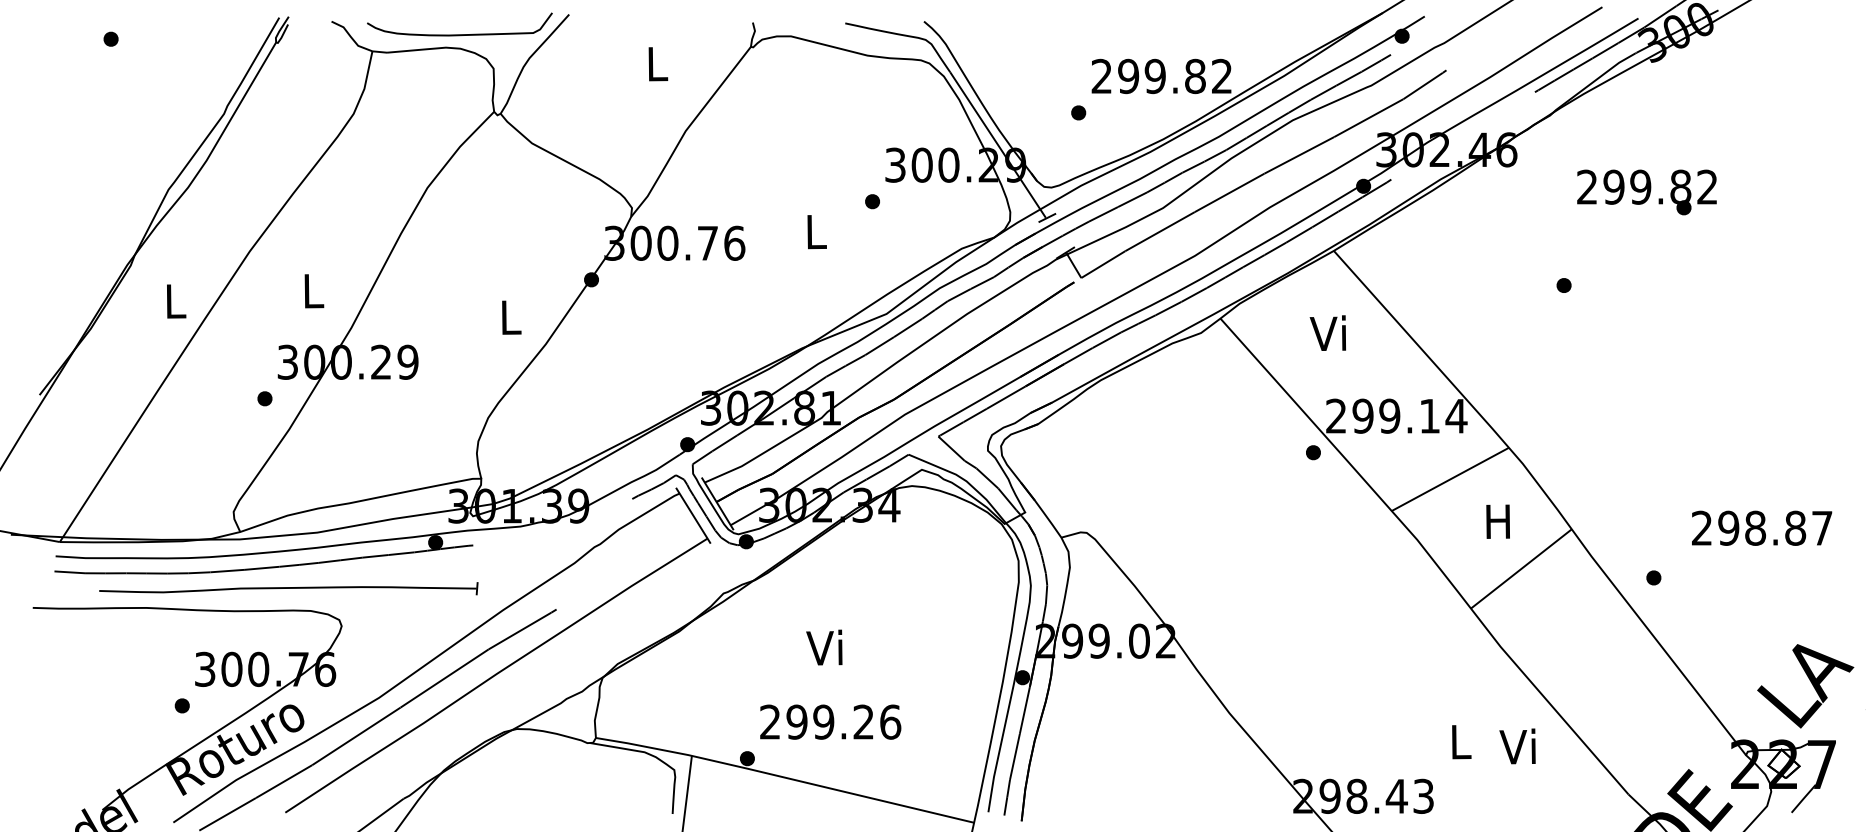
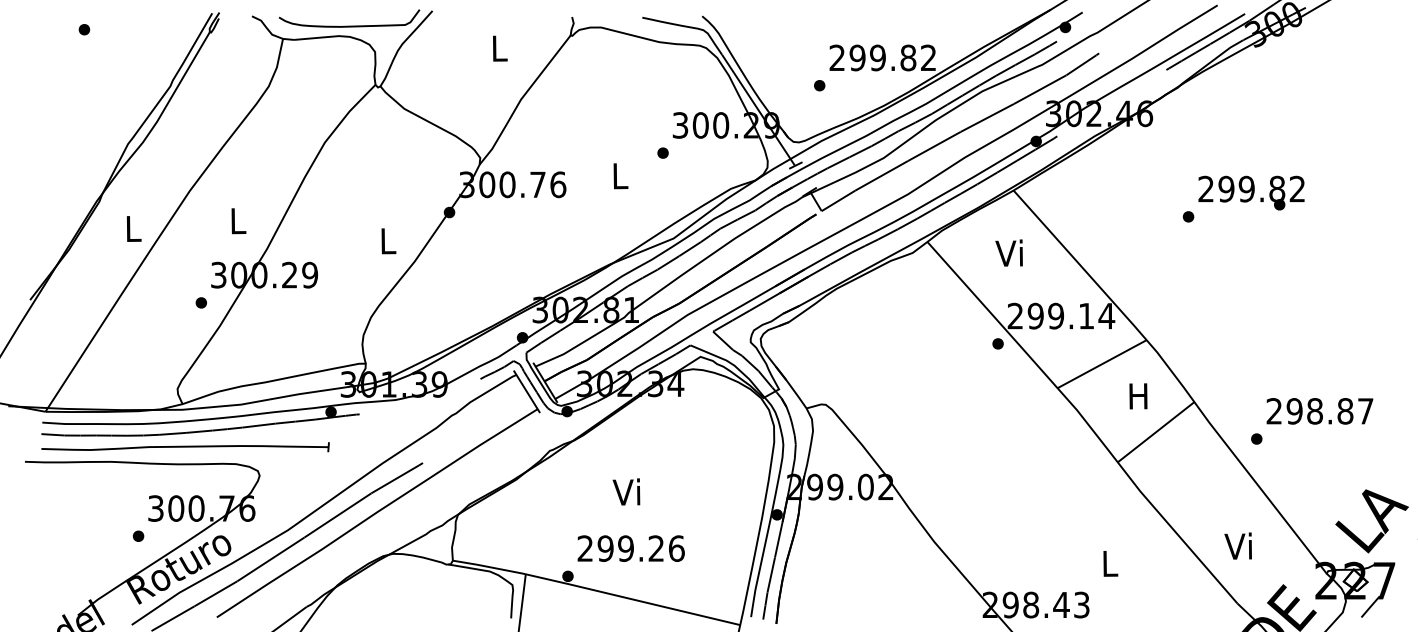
text: (1646, 191) -> (1251, 192), moved
text: (1761, 528) -> (1319, 411), moved
part: (288, 589) -> (185, 447), moved
text: (1516, 745) -> (1237, 545), moved

